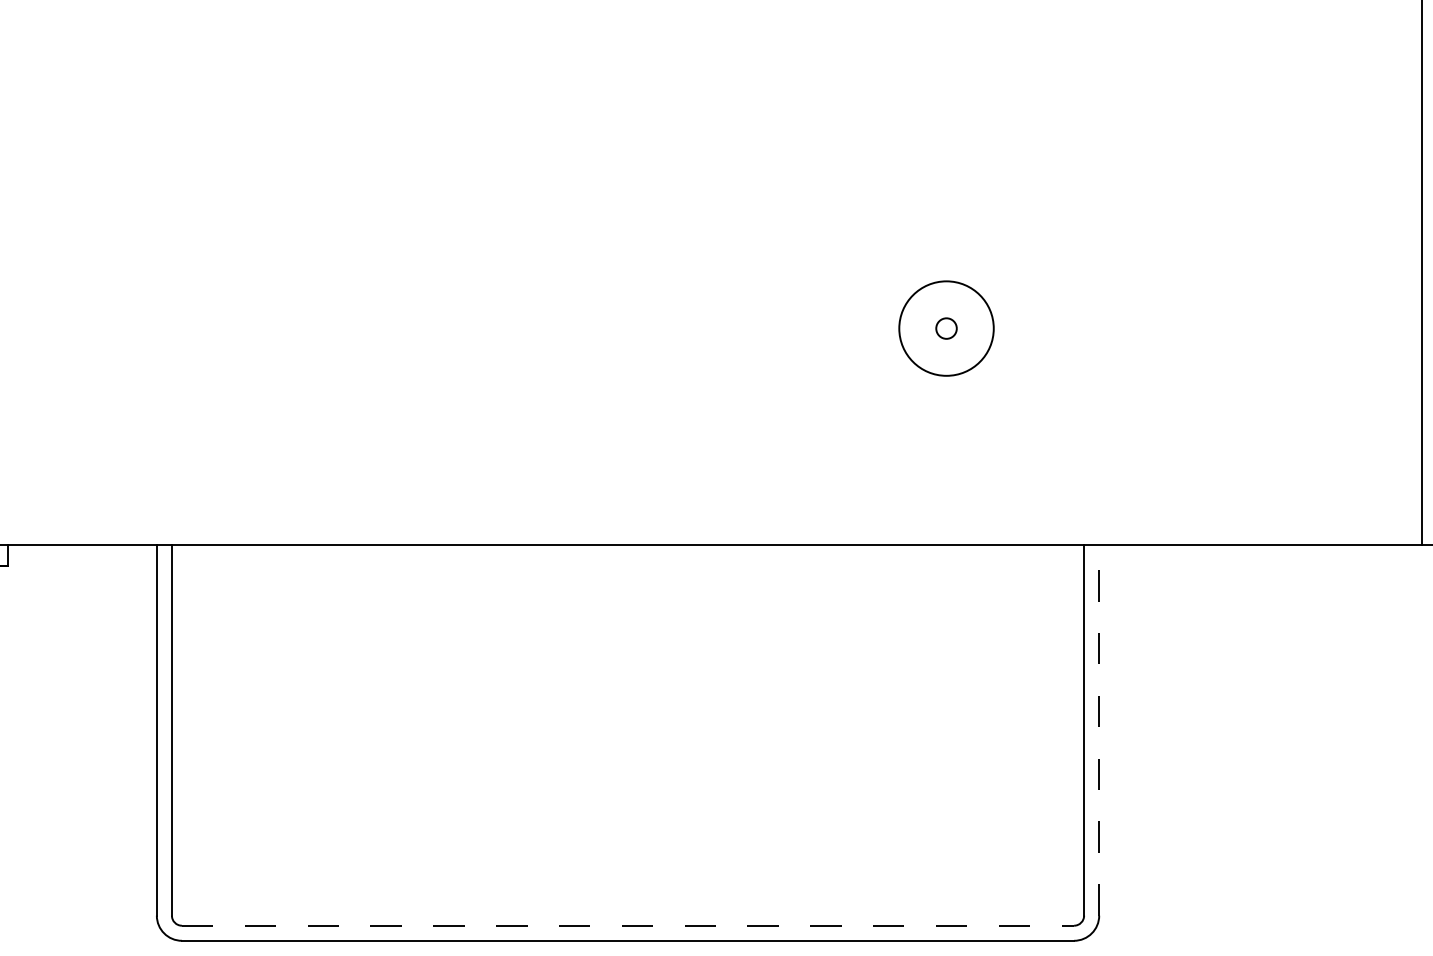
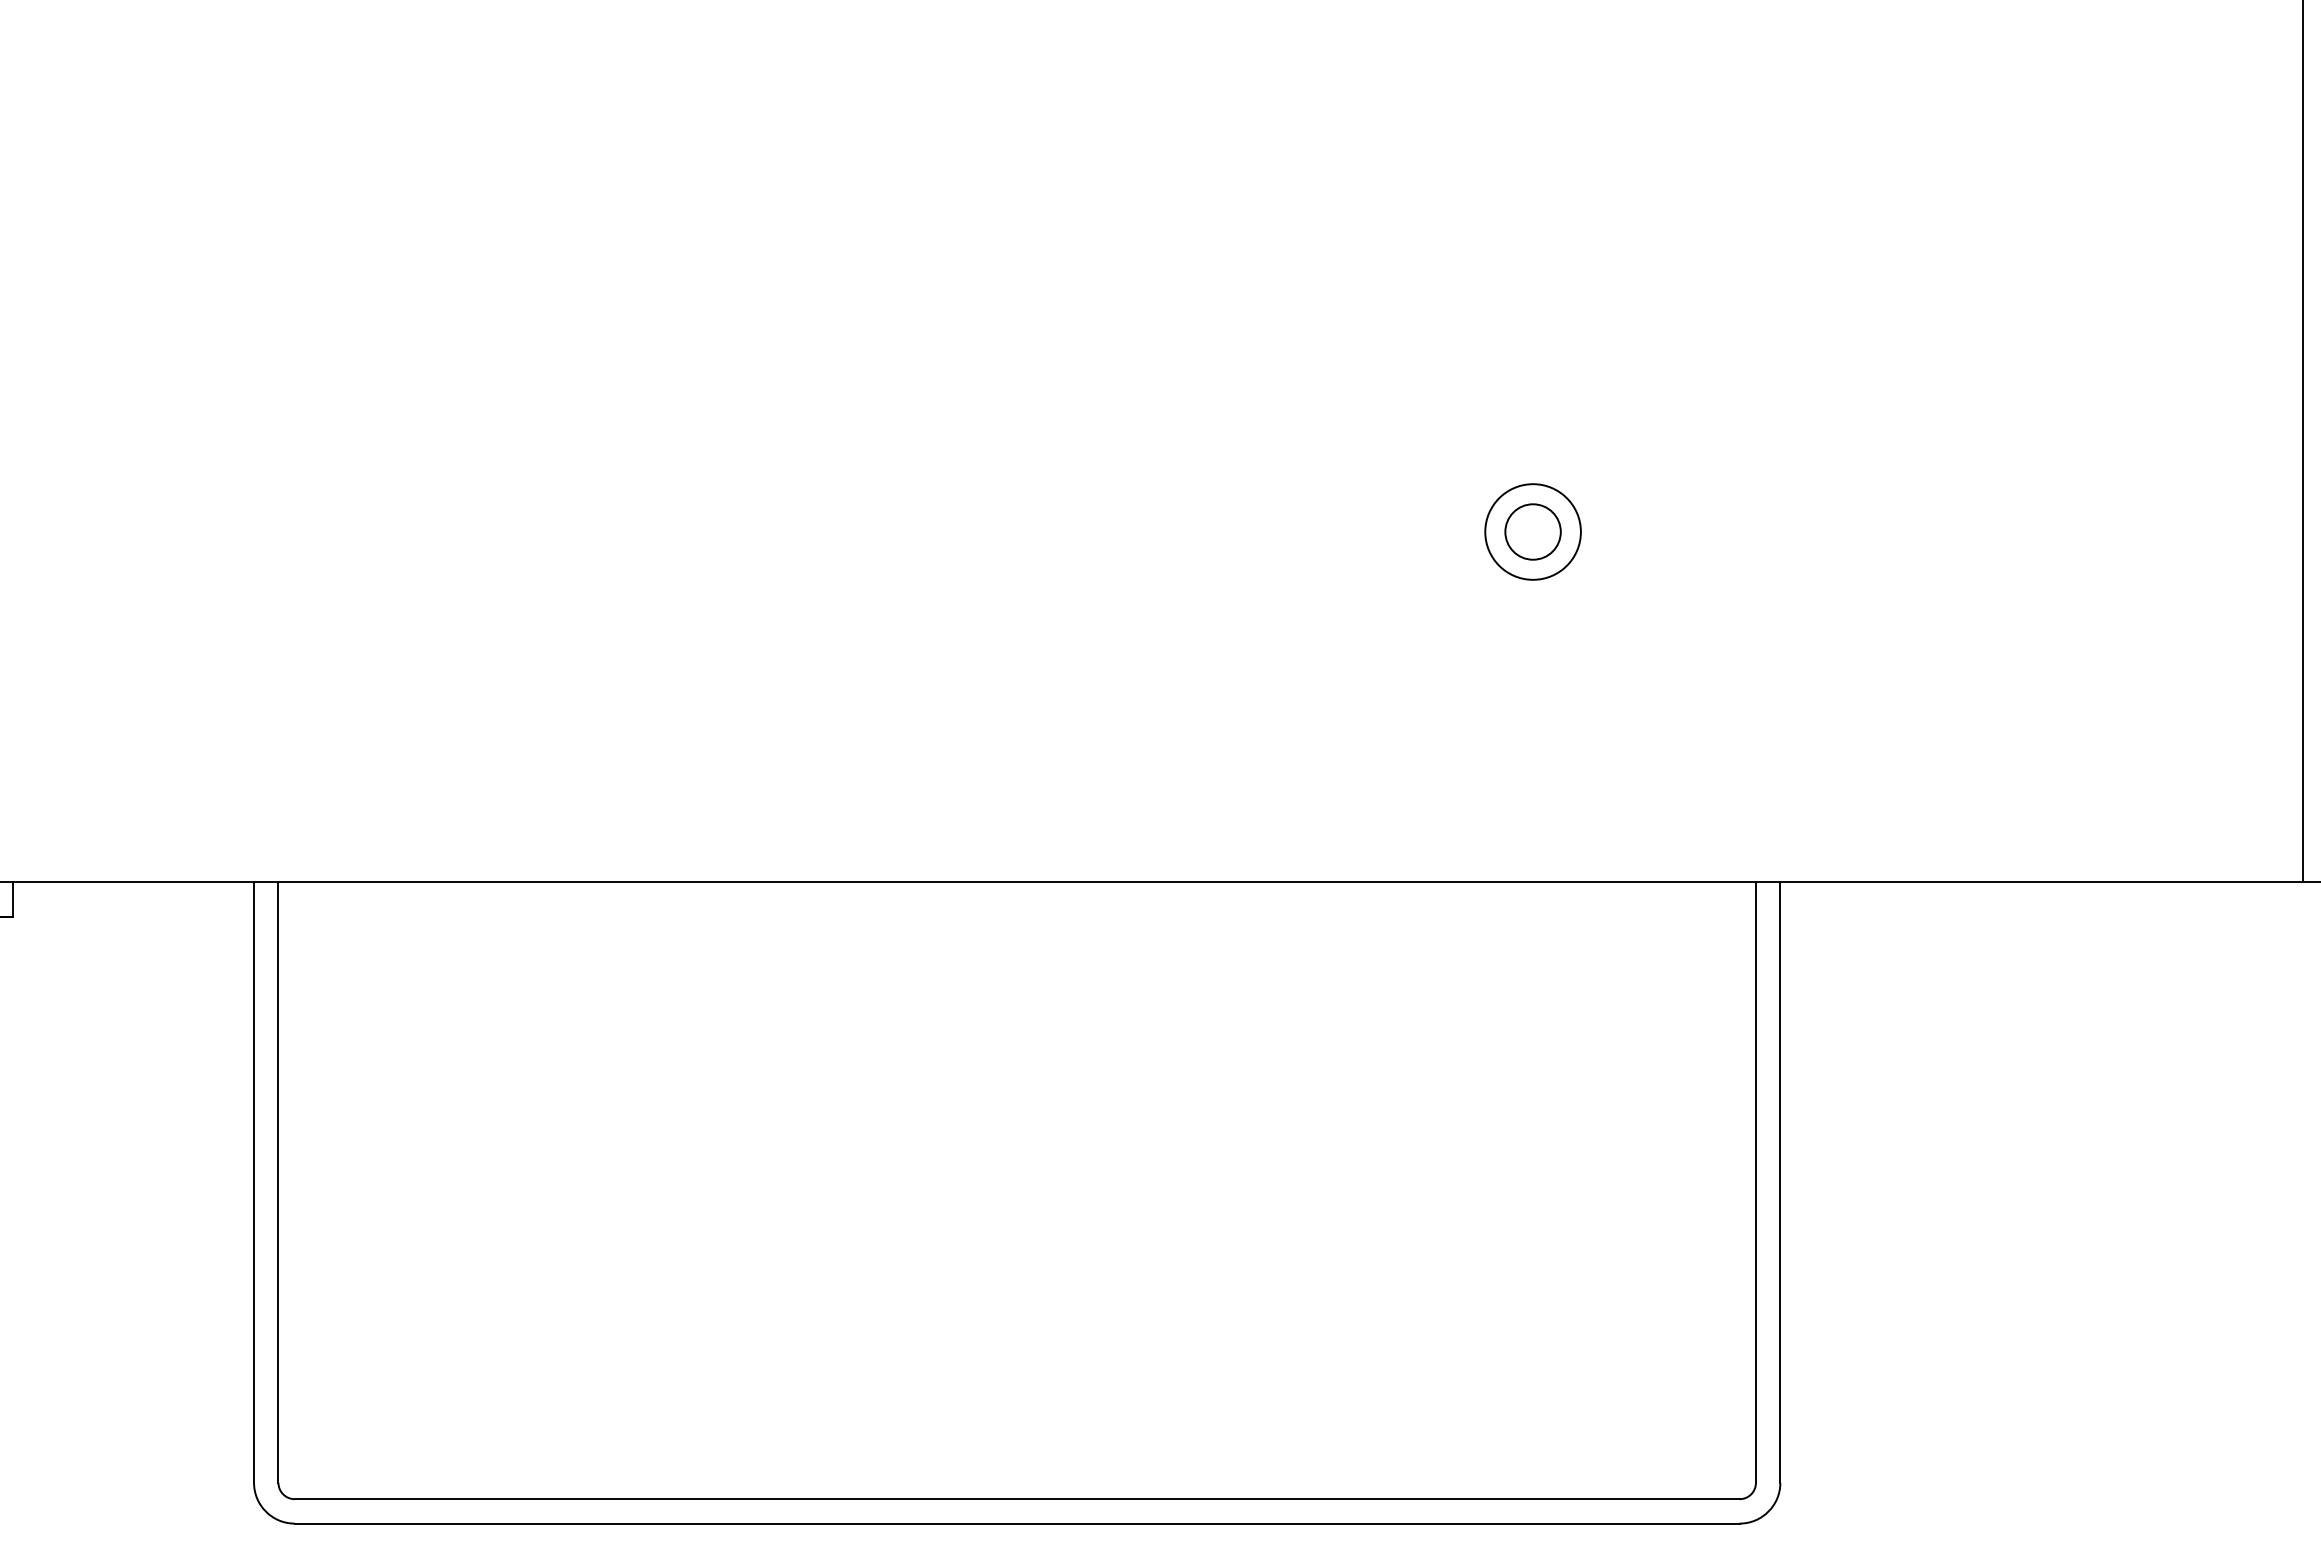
circle: (946, 328) -> (1533, 531), size x0.62
circle: (946, 328) -> (1533, 531), size x1.67
line: (1099, 729) -> (1780, 1181), dashed -> solid
line: (628, 925) -> (1017, 1498), dashed -> solid

